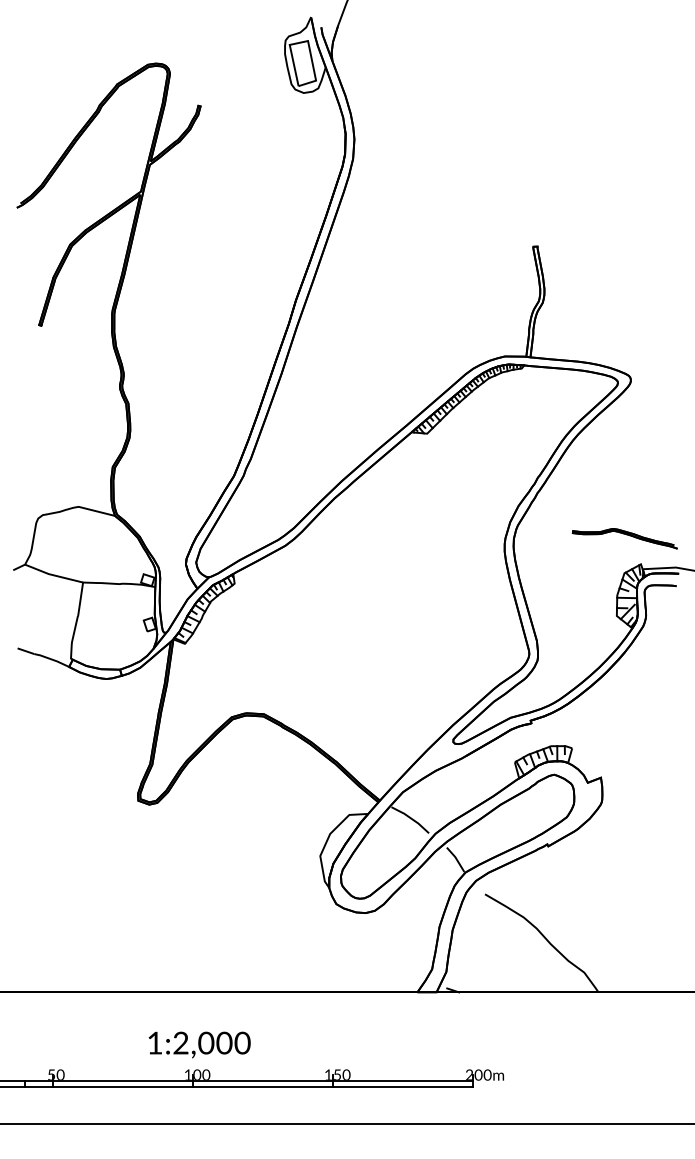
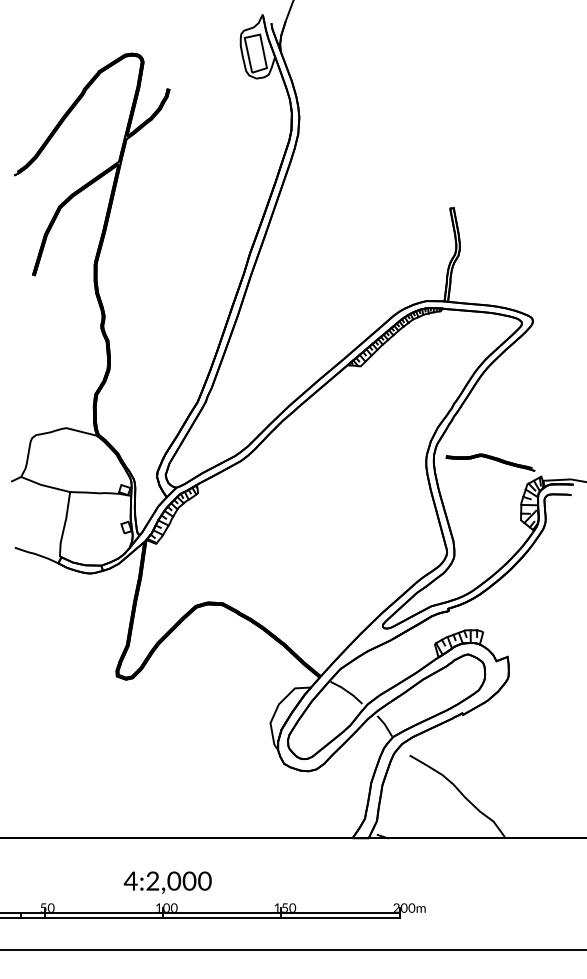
part: (624, 538) -> (490, 462), moved
text: (154, 1042) -> (130, 880), 1:2,000 -> 4:2,000

